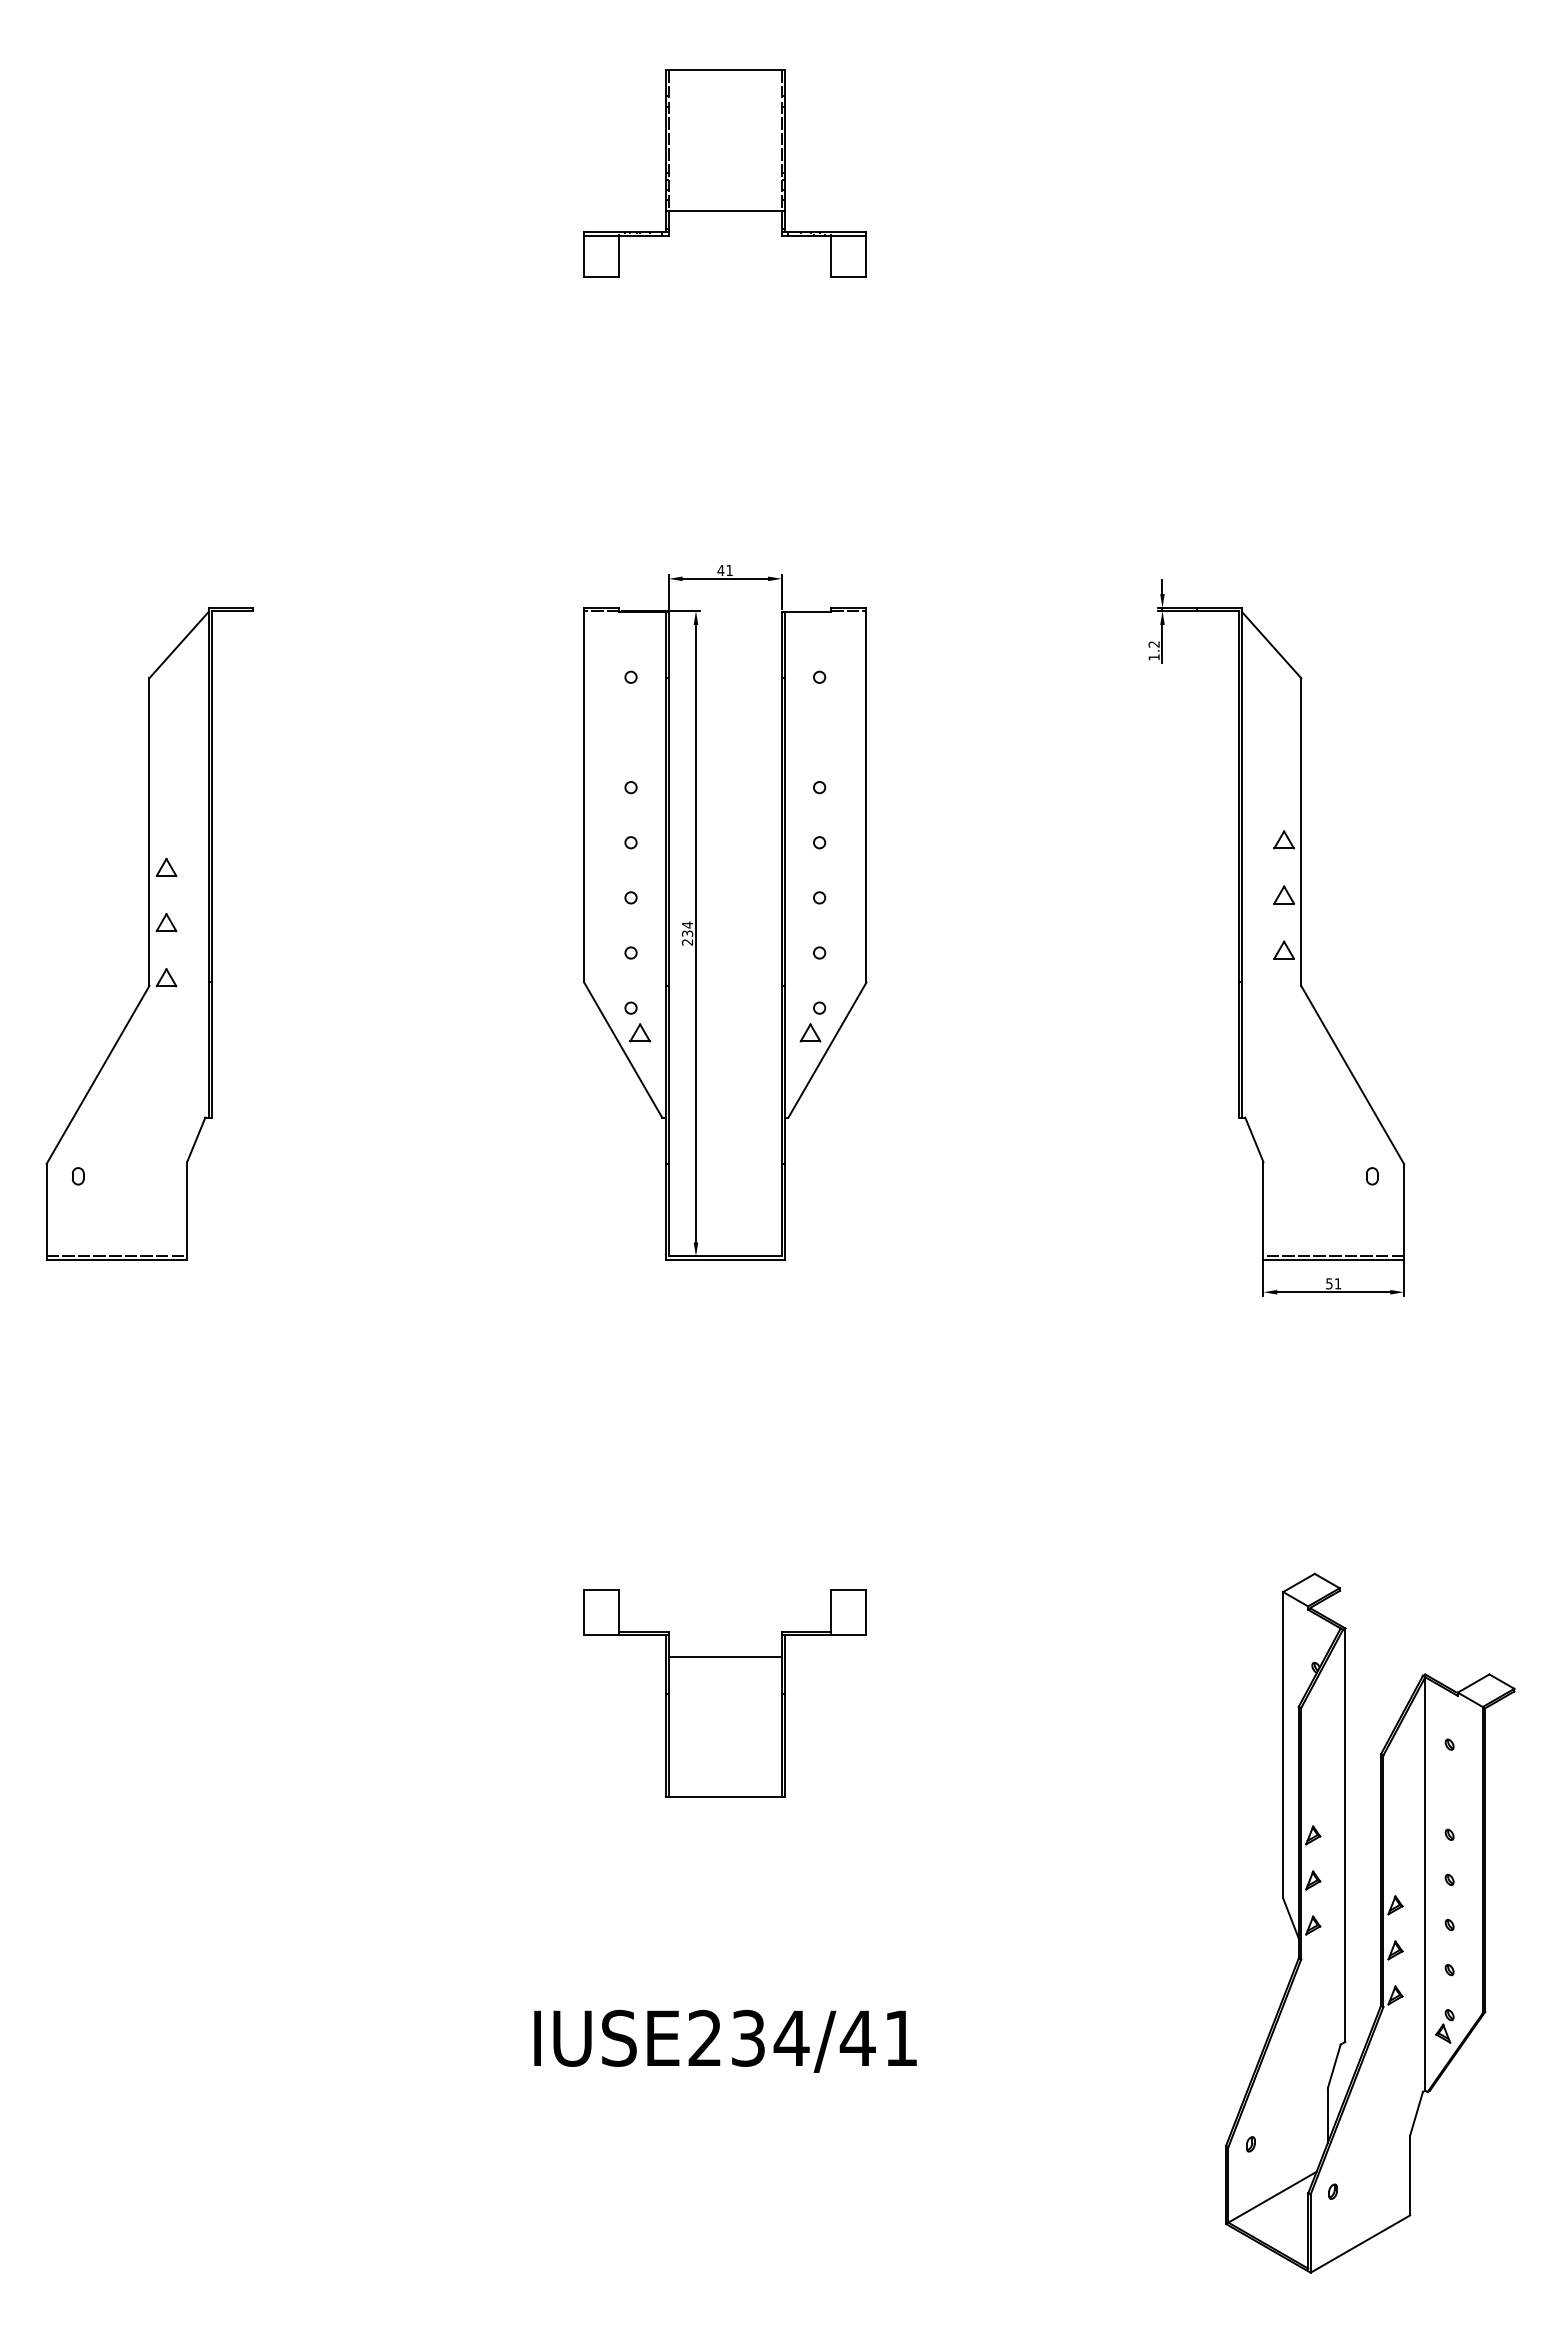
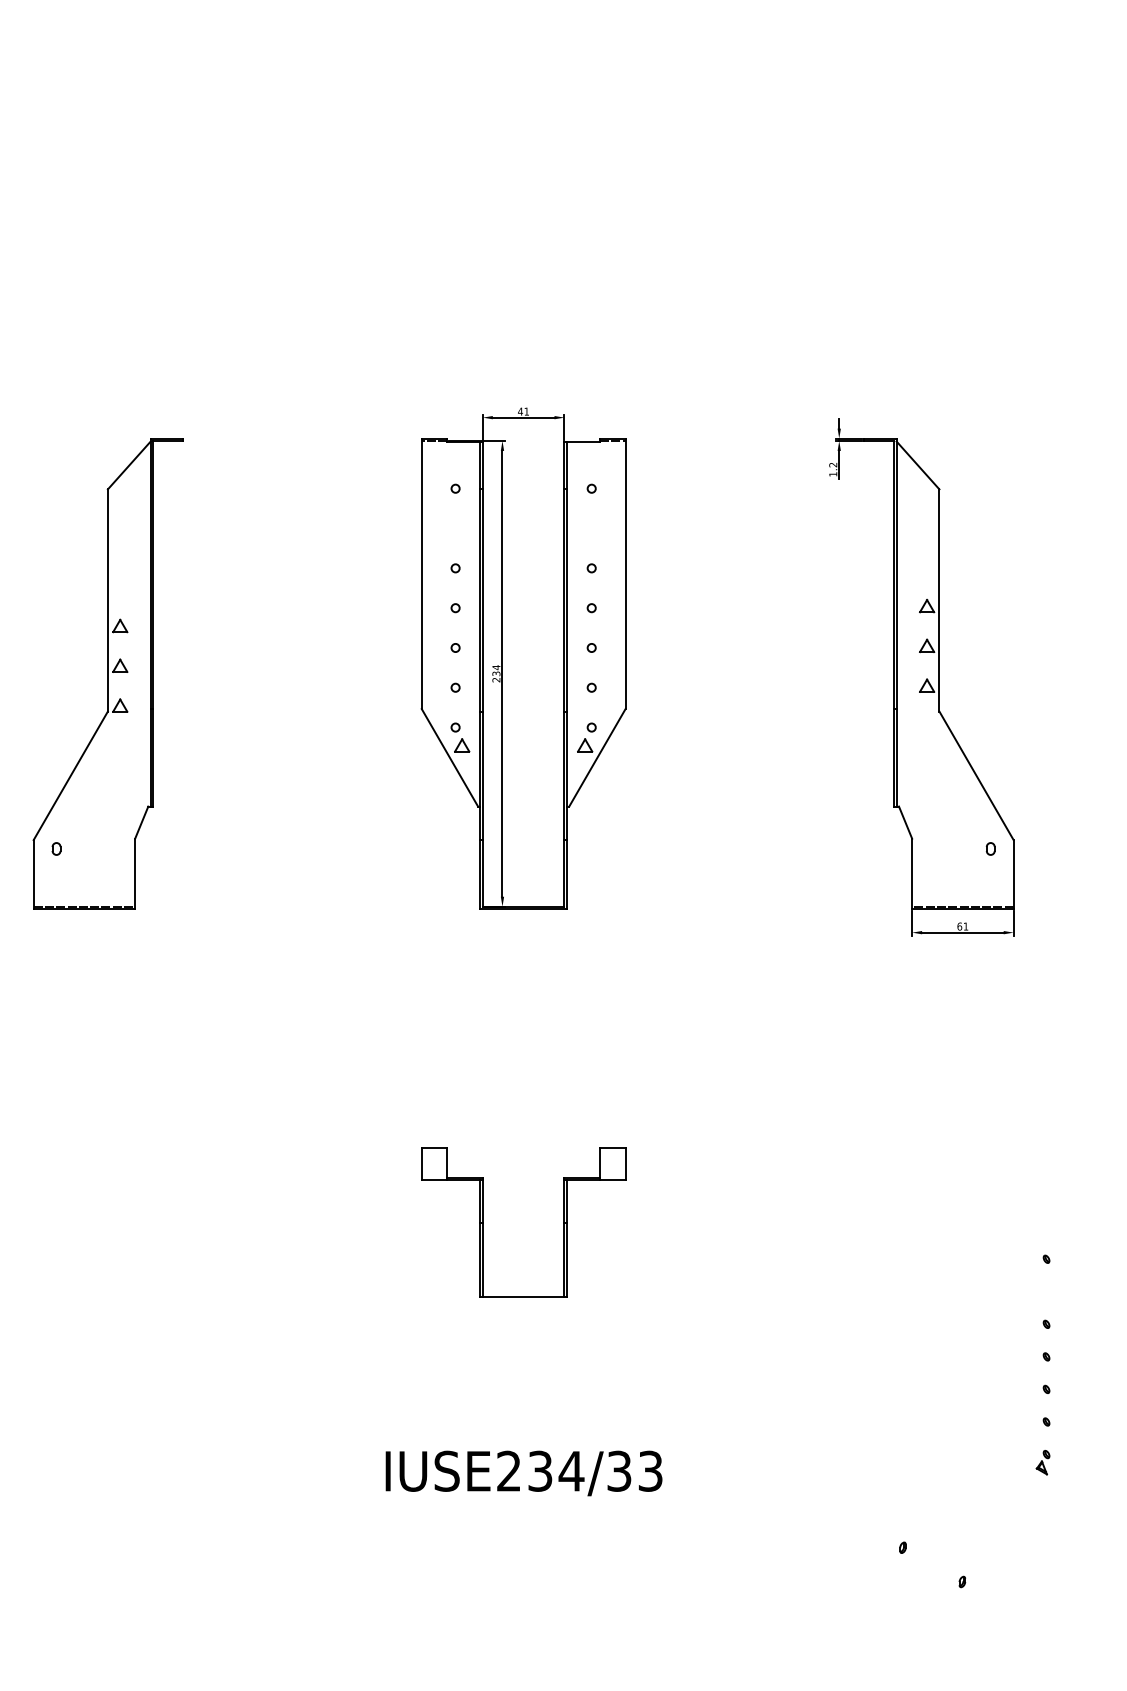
part: (724, 173) -> (523, 125), removed
text: (1329, 1283) -> (959, 926), 51 -> 61
line: (724, 1656) -> (523, 1195), removed
part: (1380, 1922) -> (996, 1387), removed
text: (878, 2037) -> (634, 1470), IUSE234/41 -> IUSE234/33

